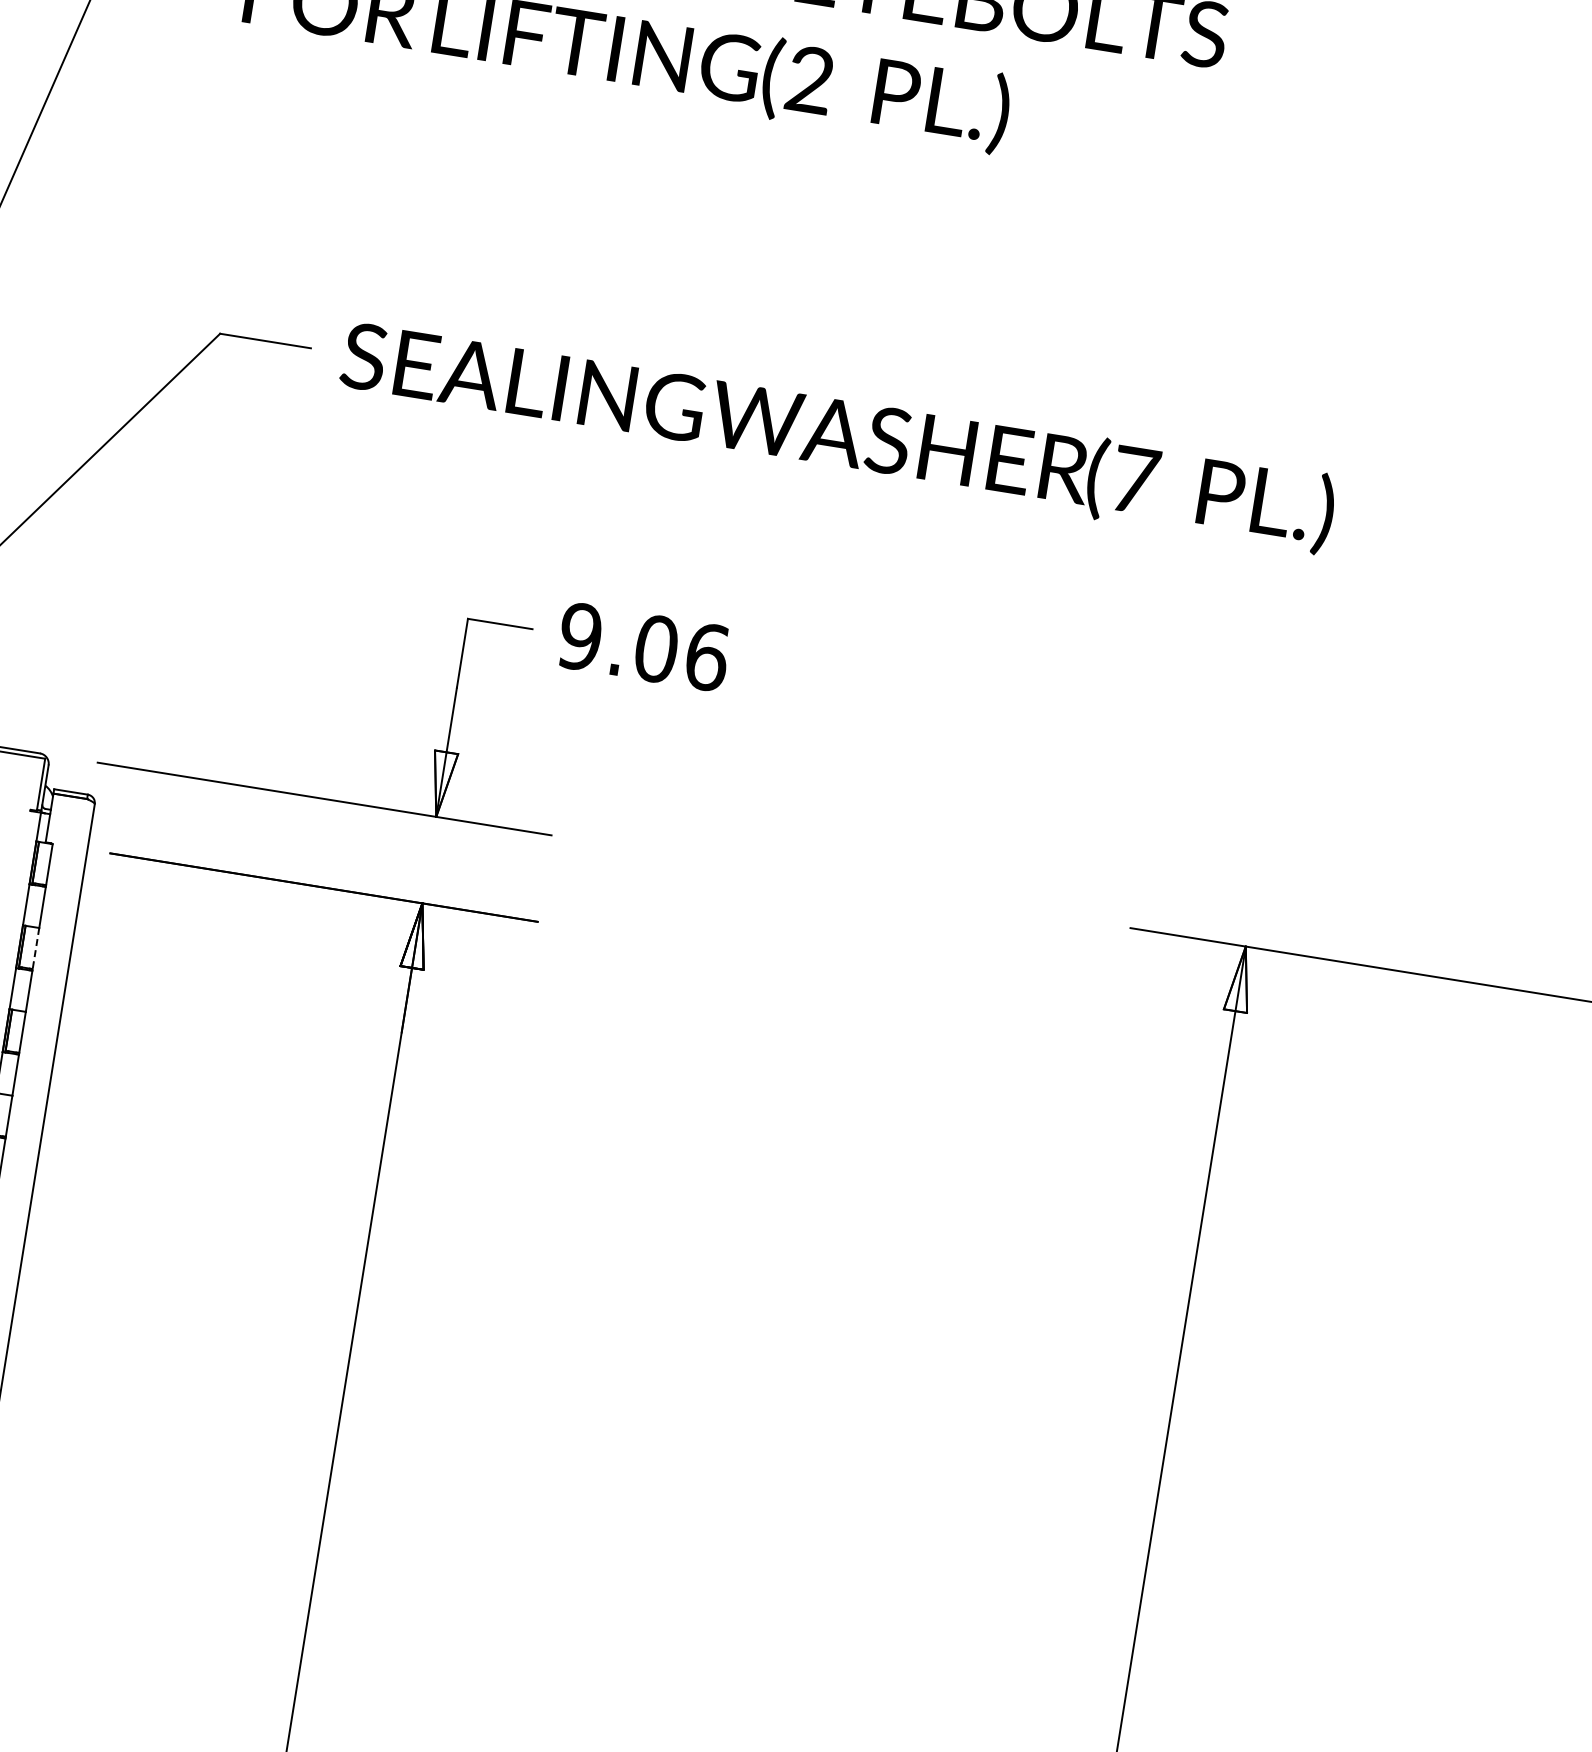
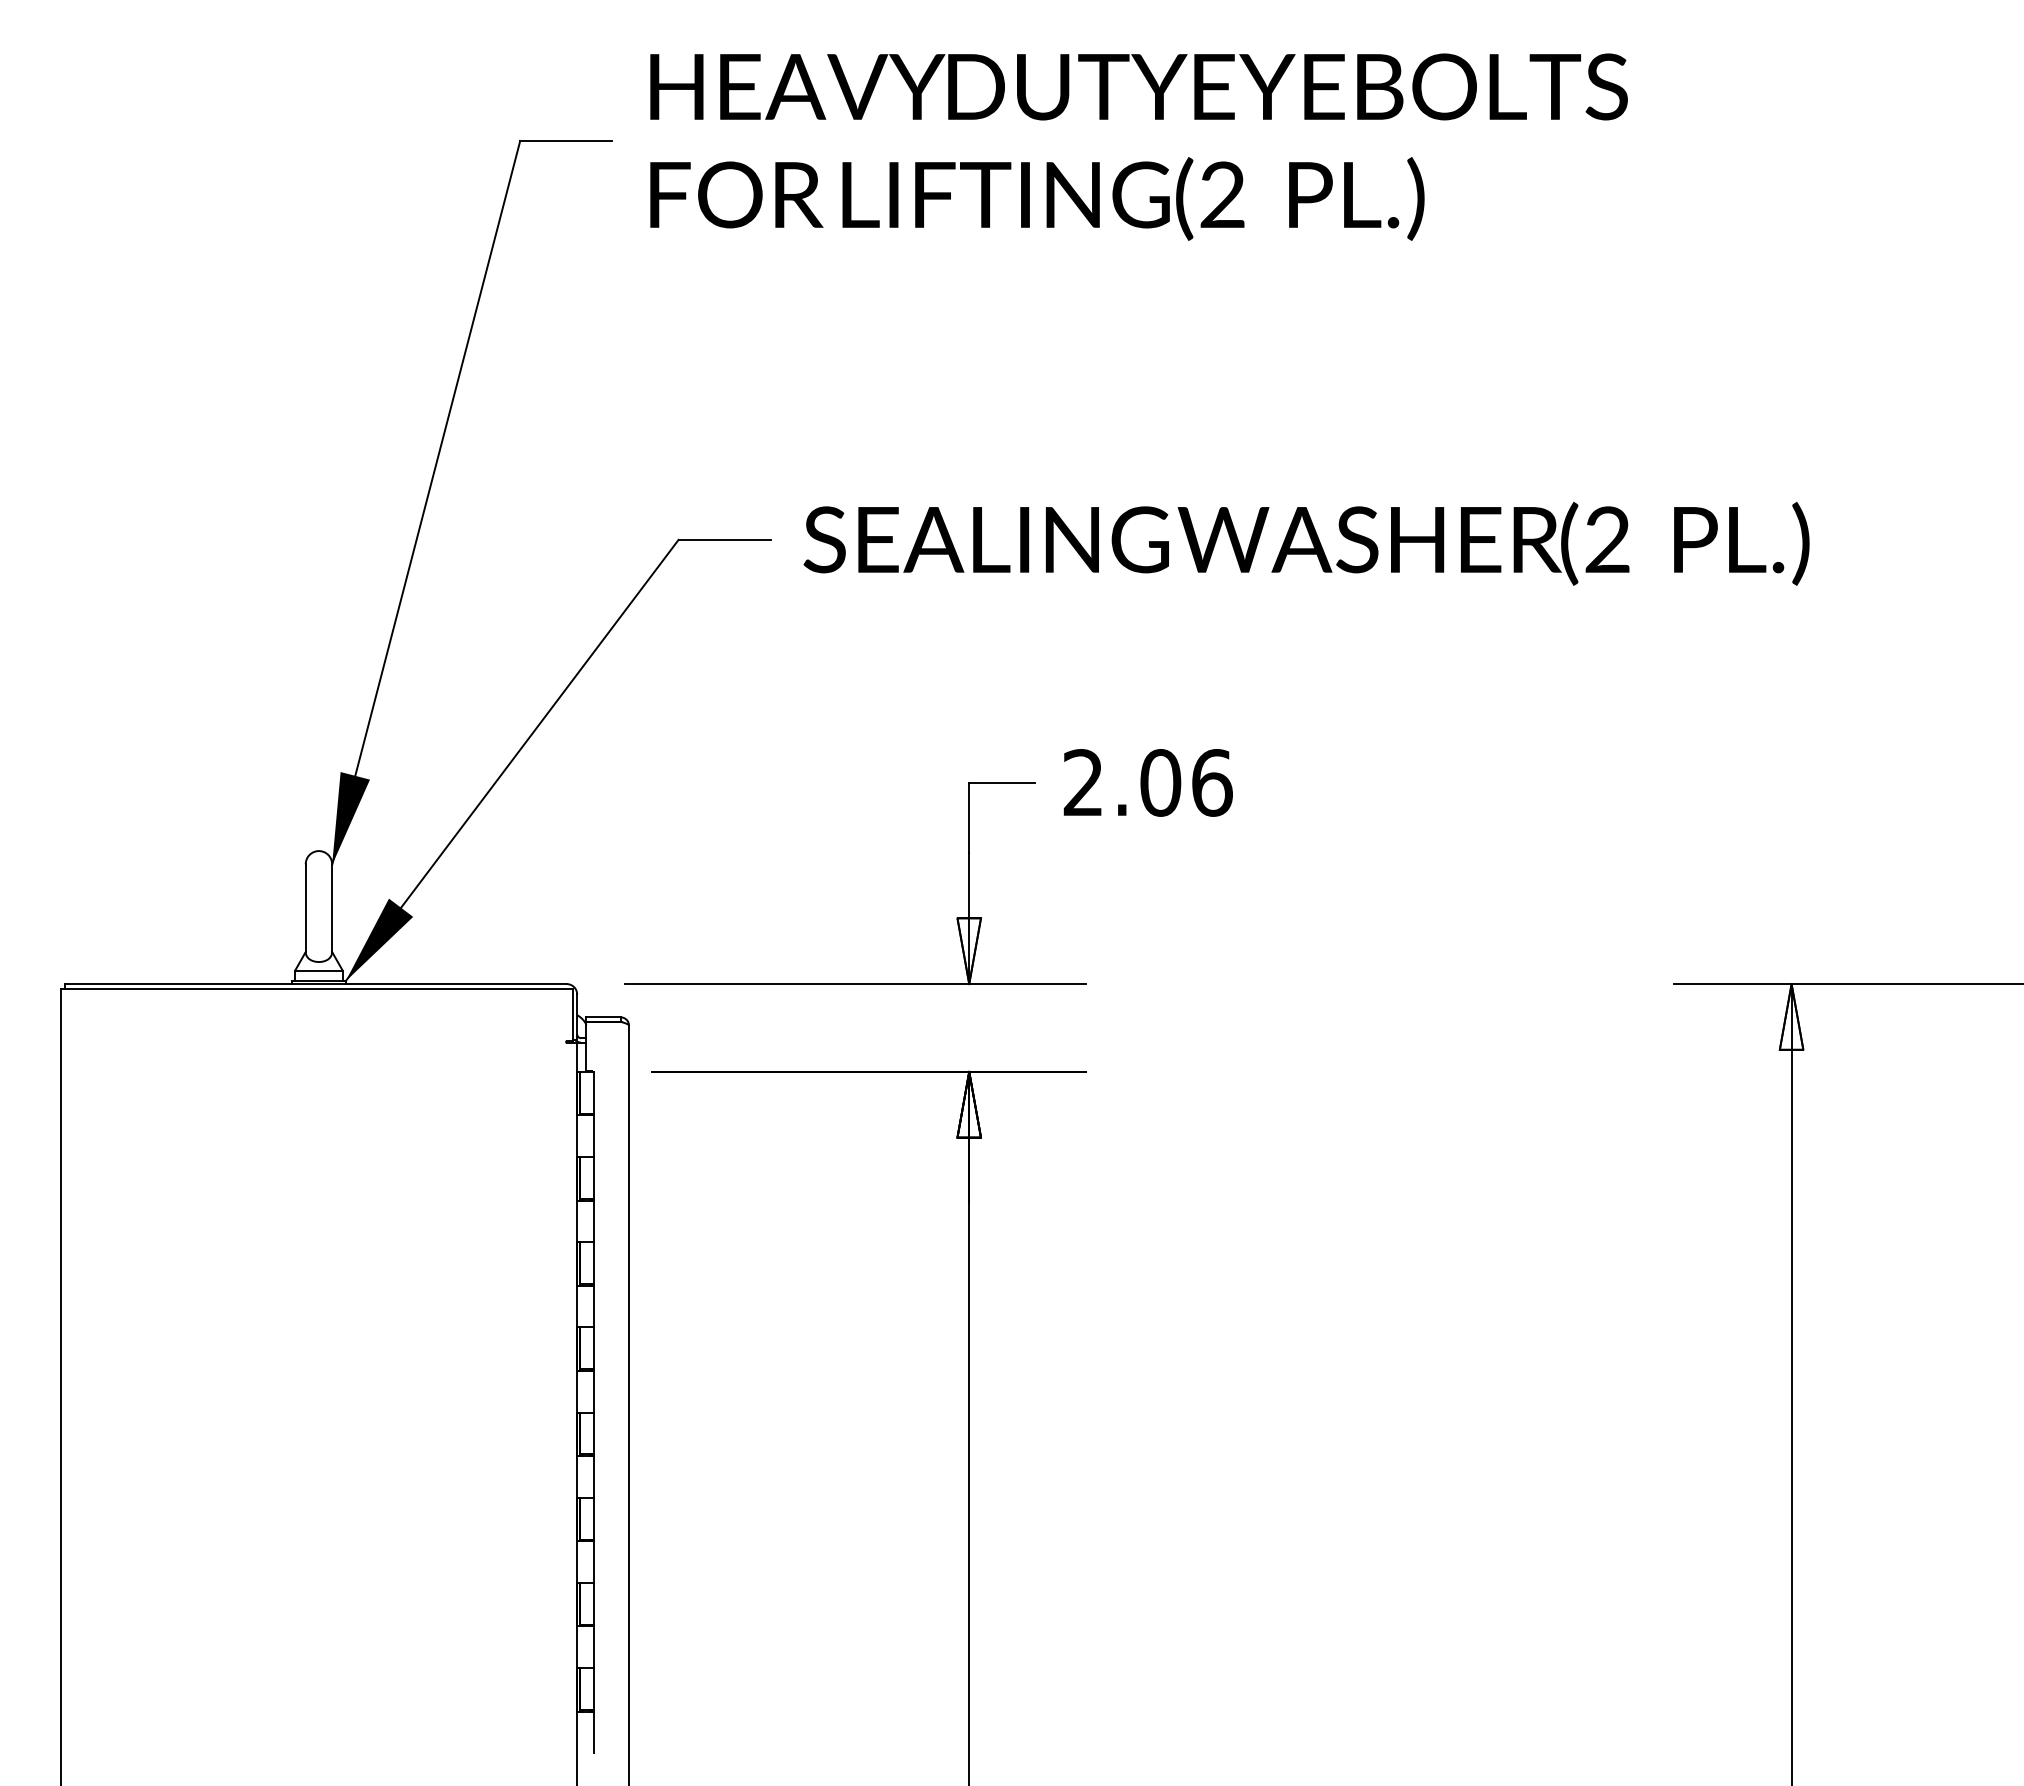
text: (1134, 479) -> (1607, 539), (7 -> (2
text: (580, 636) -> (1083, 782), 9.06 -> 2.06
line: (35, 948) -> (593, 1177), dashed -> solid

